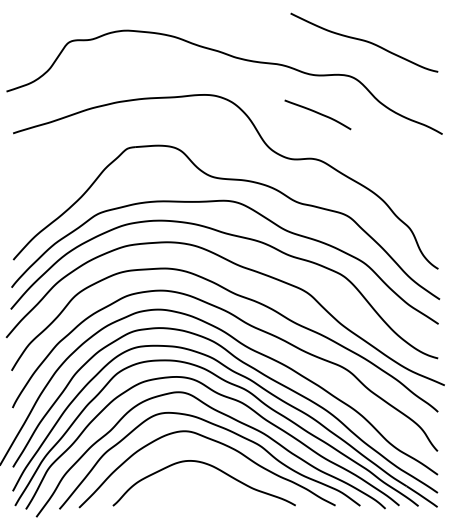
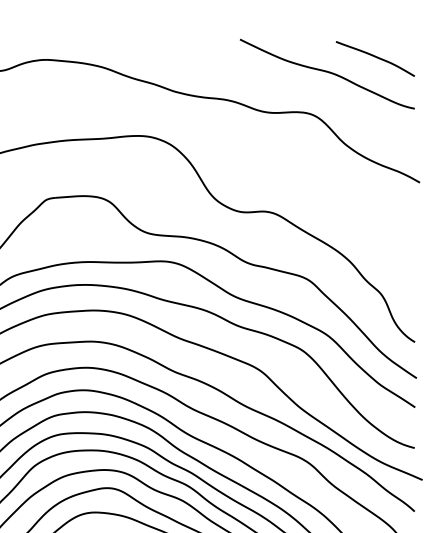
curve: (317, 113) -> (374, 57), moved

